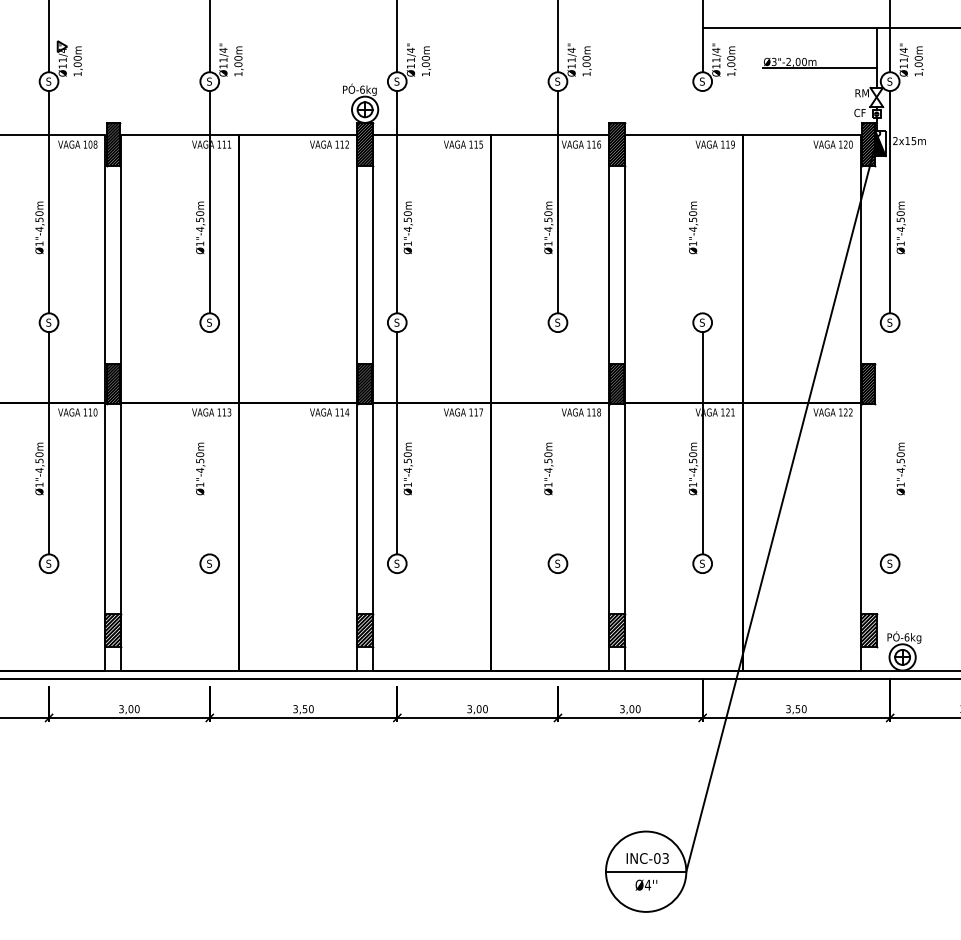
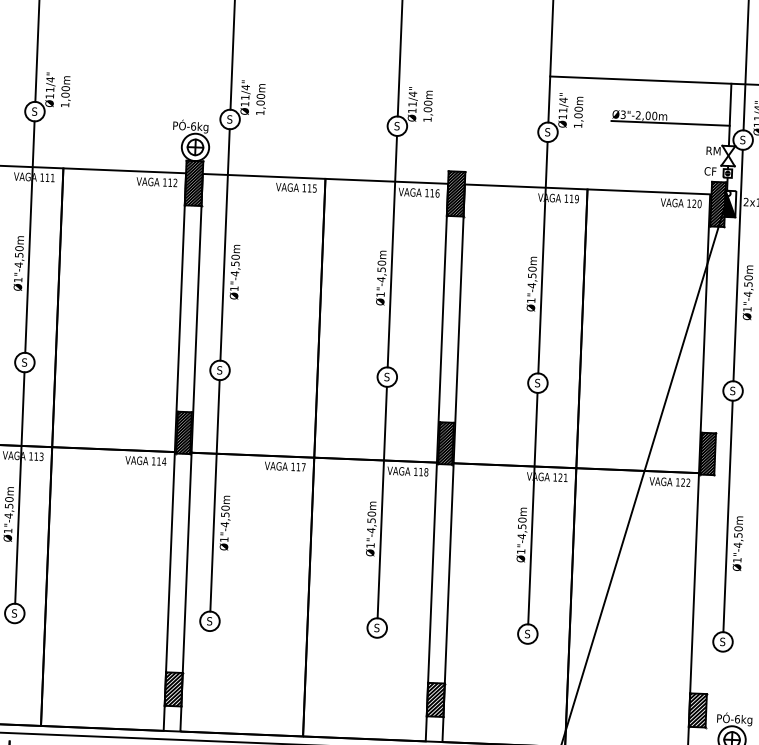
line: (702, 202) -> (542, 258), added
line: (209, 443) -> (19, 488), added
line: (557, 443) -> (381, 502), added
line: (890, 443) -> (728, 516), added

